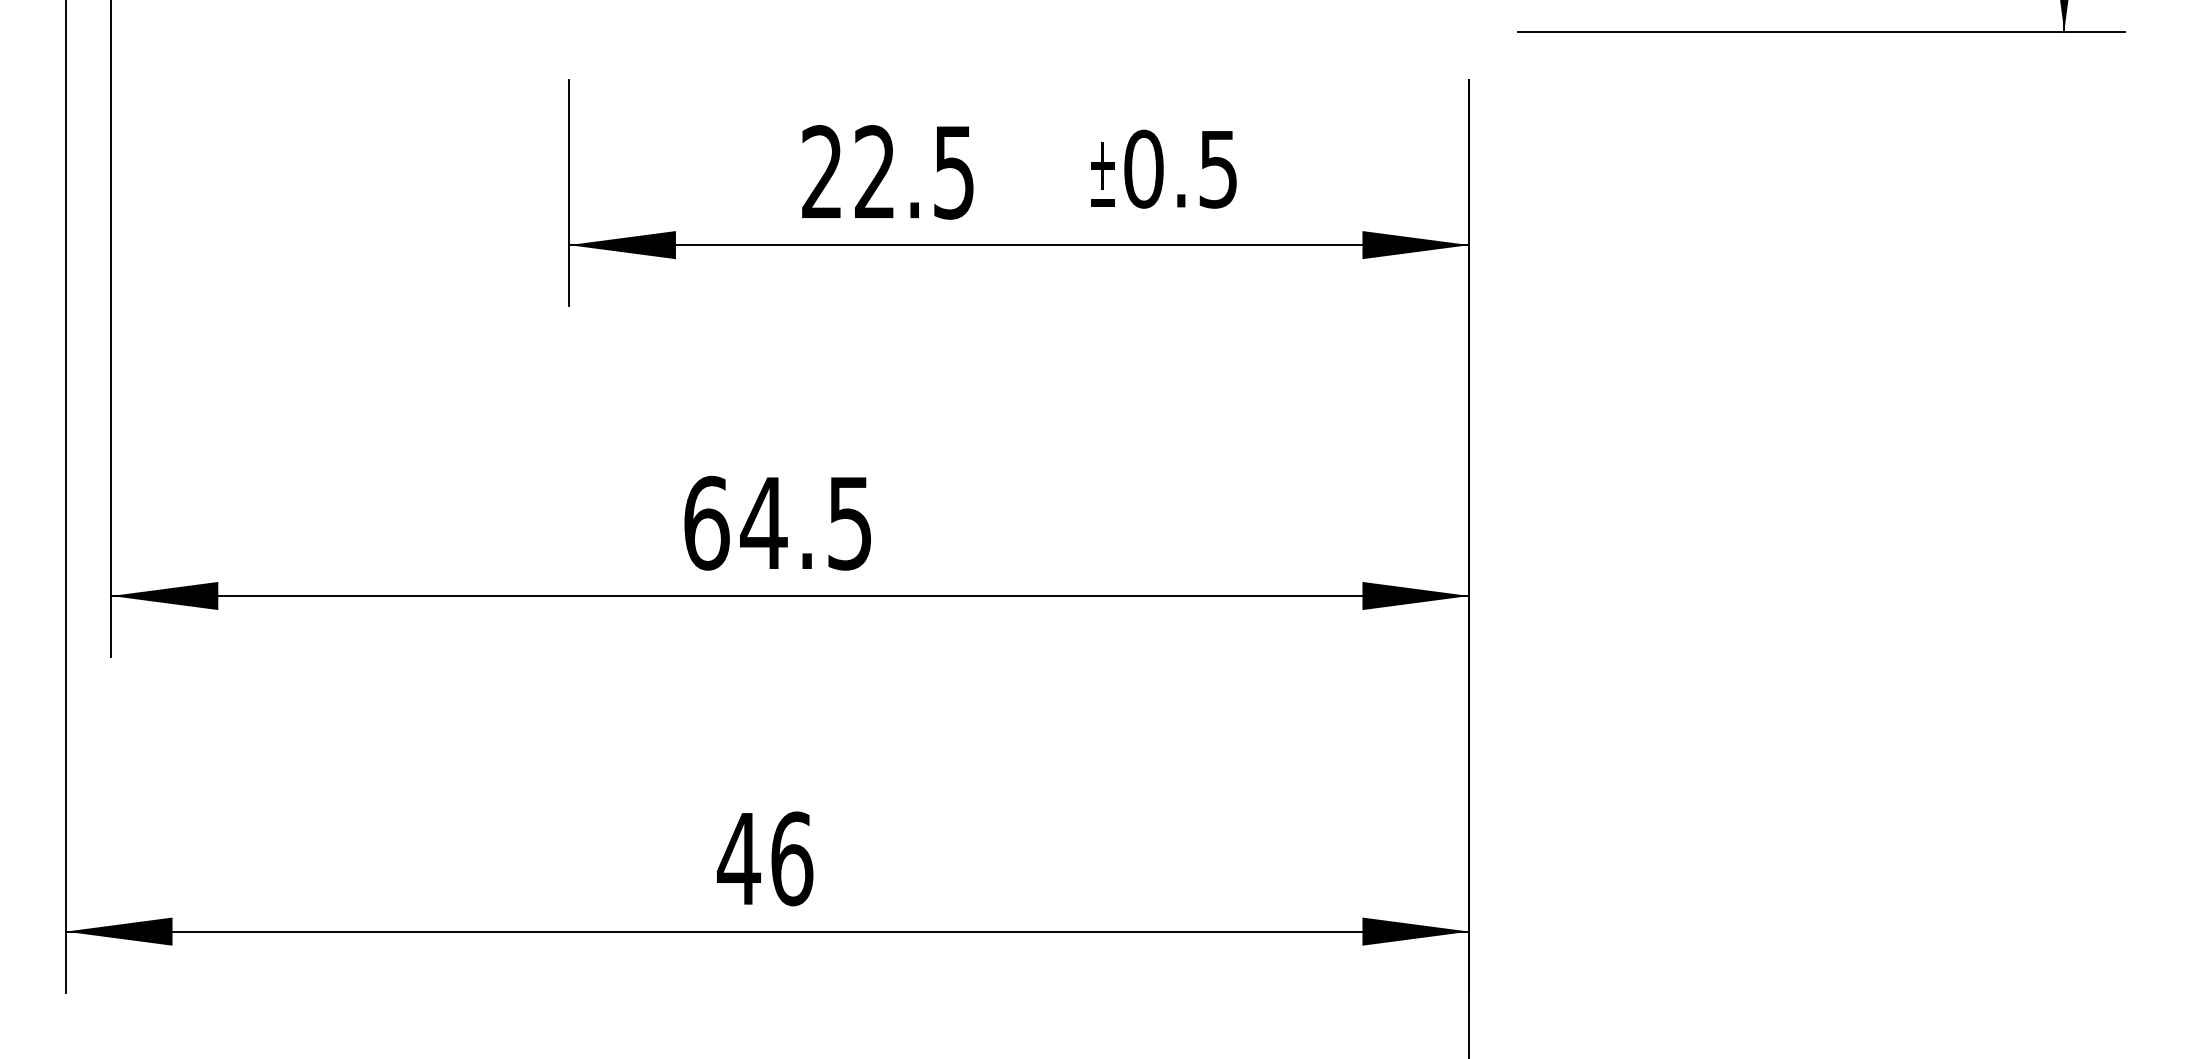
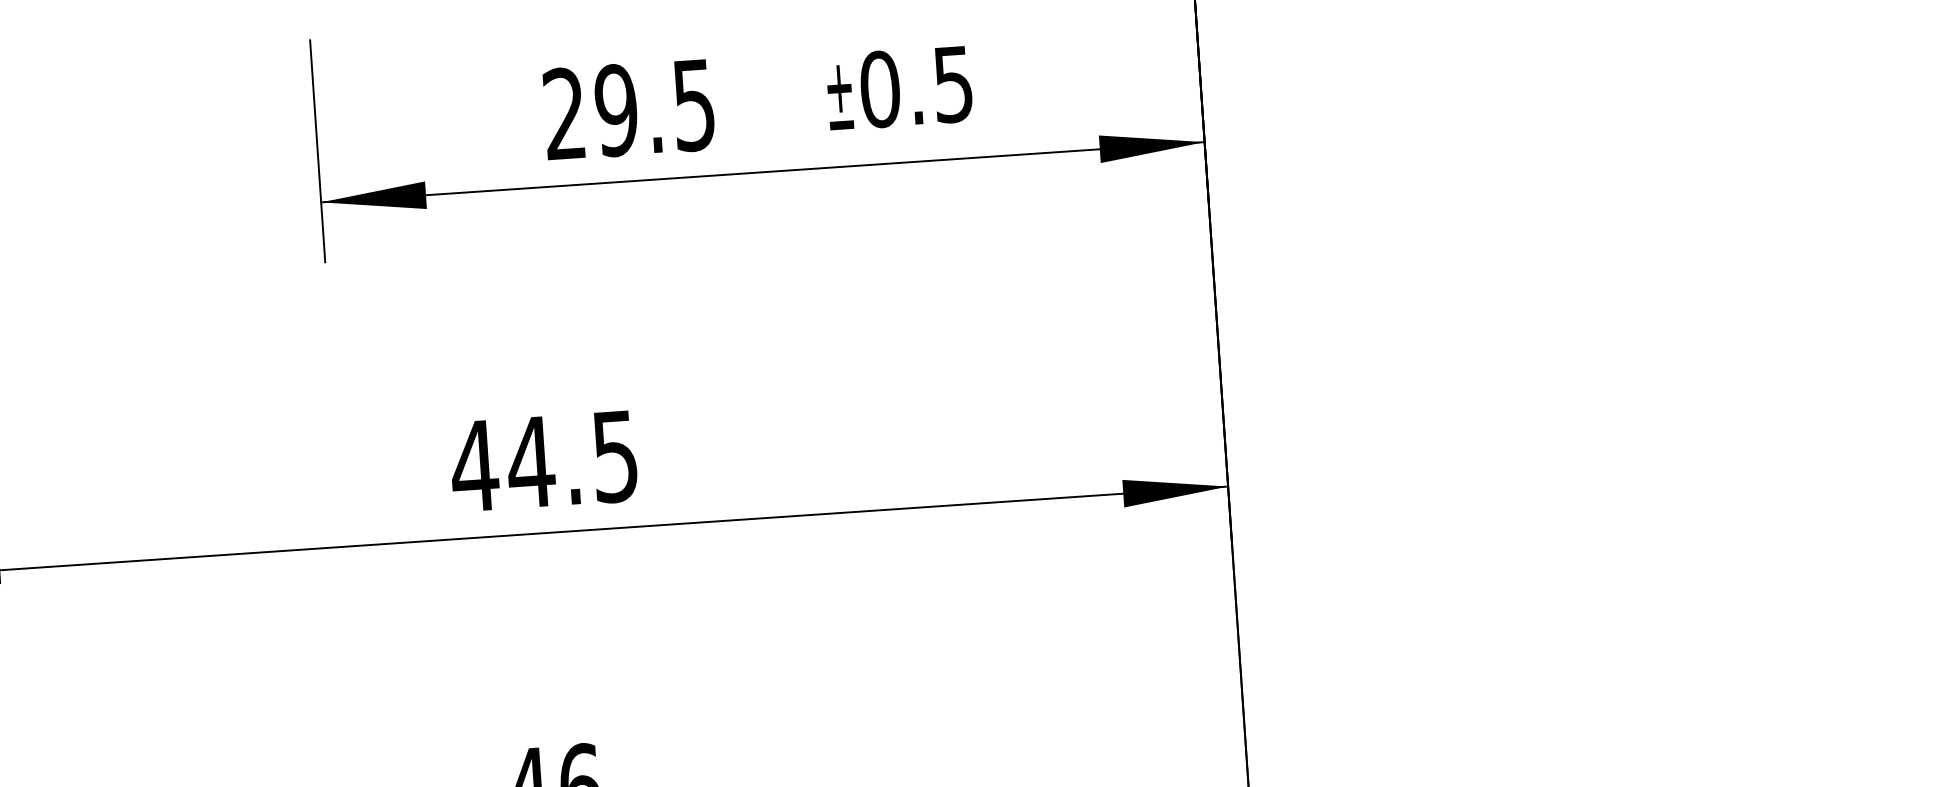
text: (874, 172) -> (616, 110), 22.5 -> 29.5
text: (706, 522) -> (474, 465), 64.5 -> 44.5

